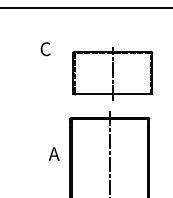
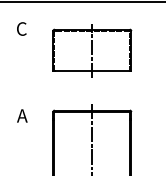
text: (45, 49) -> (21, 29), moved
part: (112, 73) -> (91, 51), moved
text: (53, 153) -> (21, 115), moved

